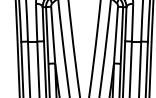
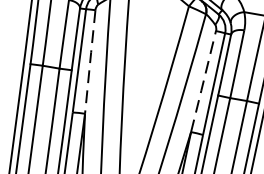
line: (53, 34) -> (91, 60), solid -> dashed
line: (116, 35) -> (204, 82), solid -> dashed

